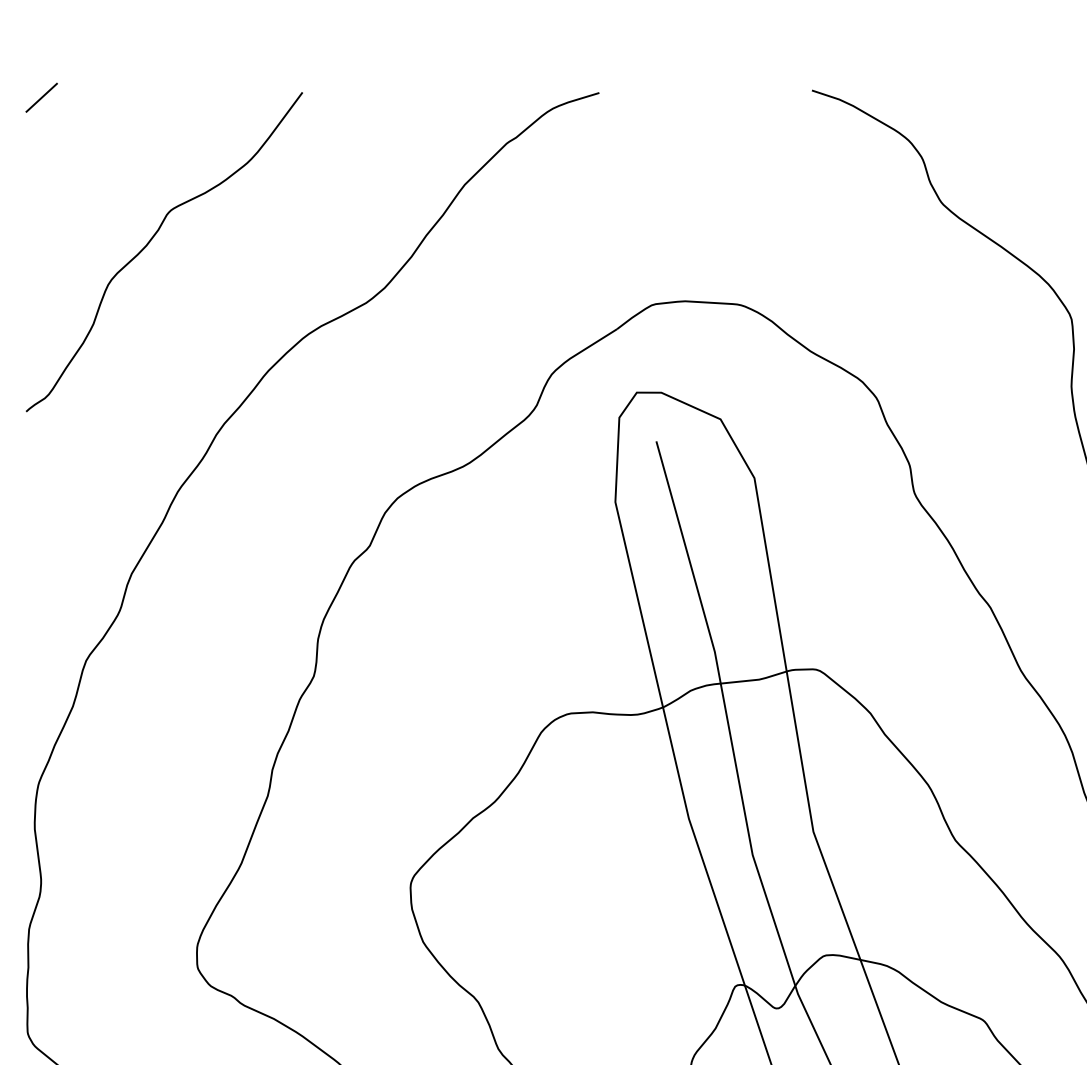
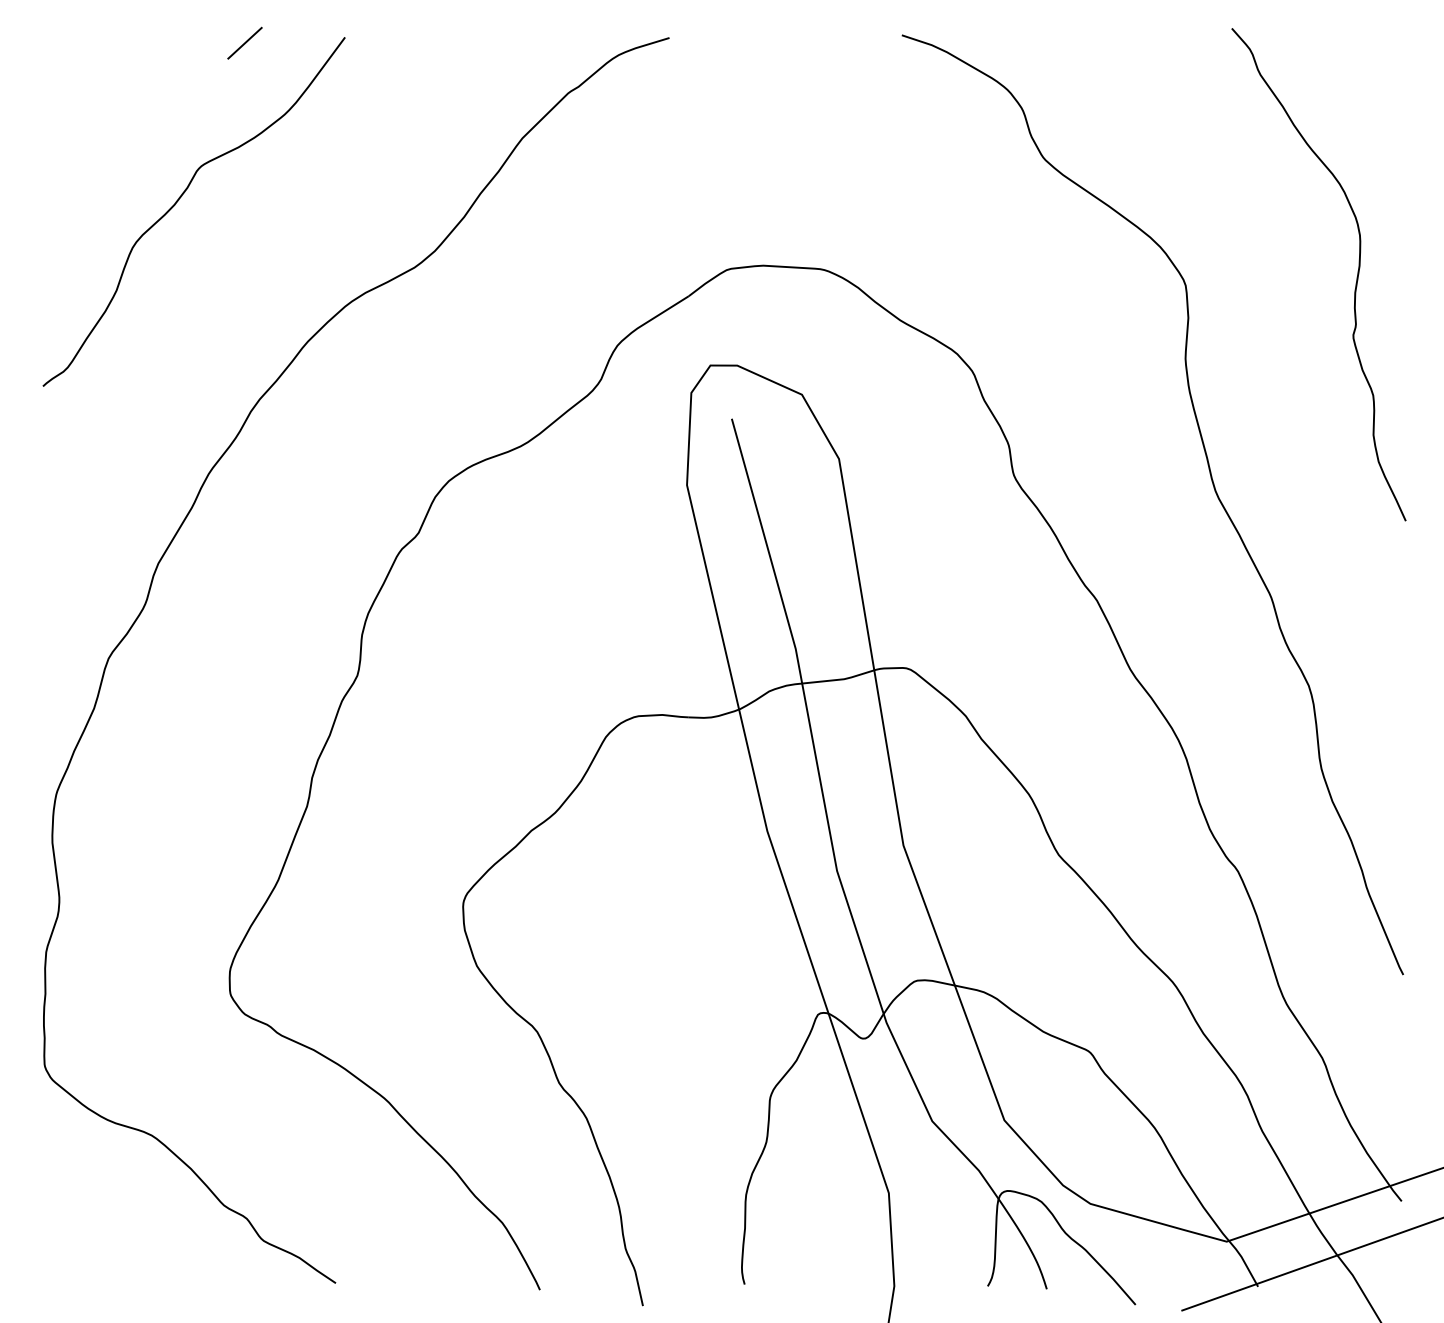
line: (41, 97) -> (244, 42), moved

